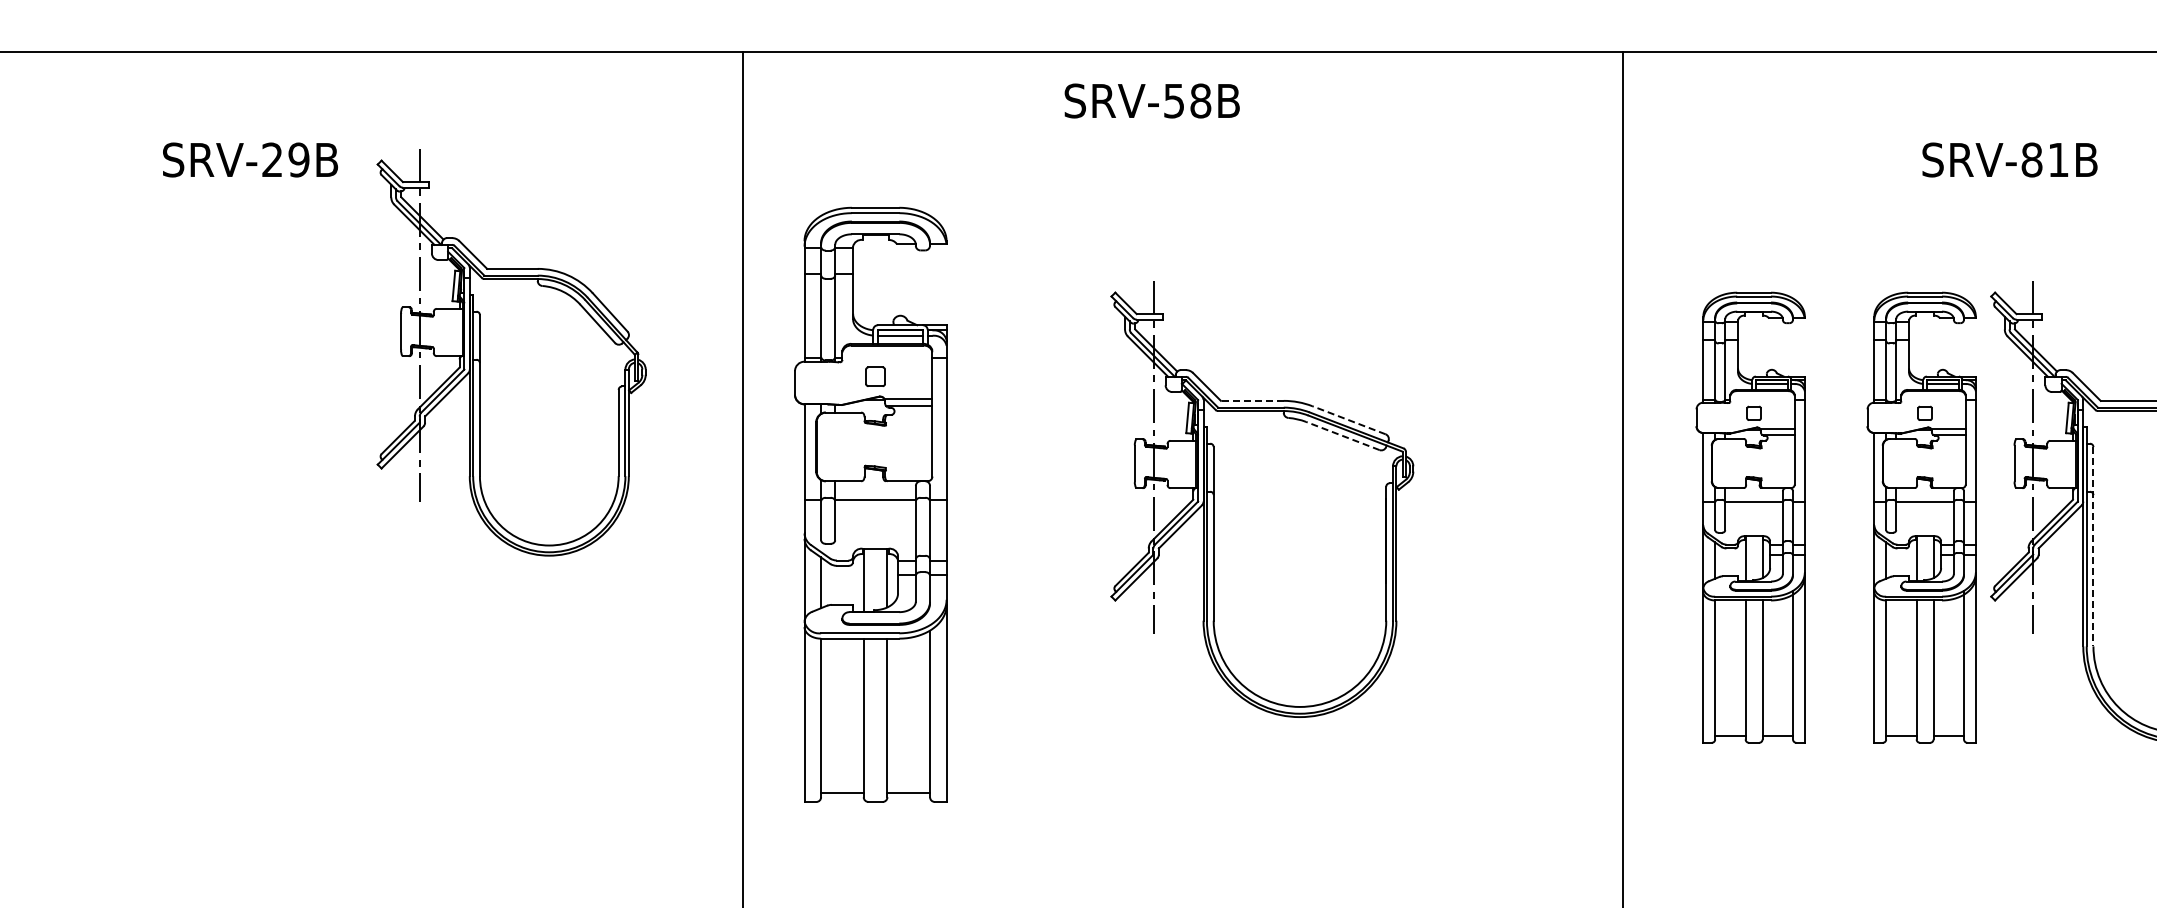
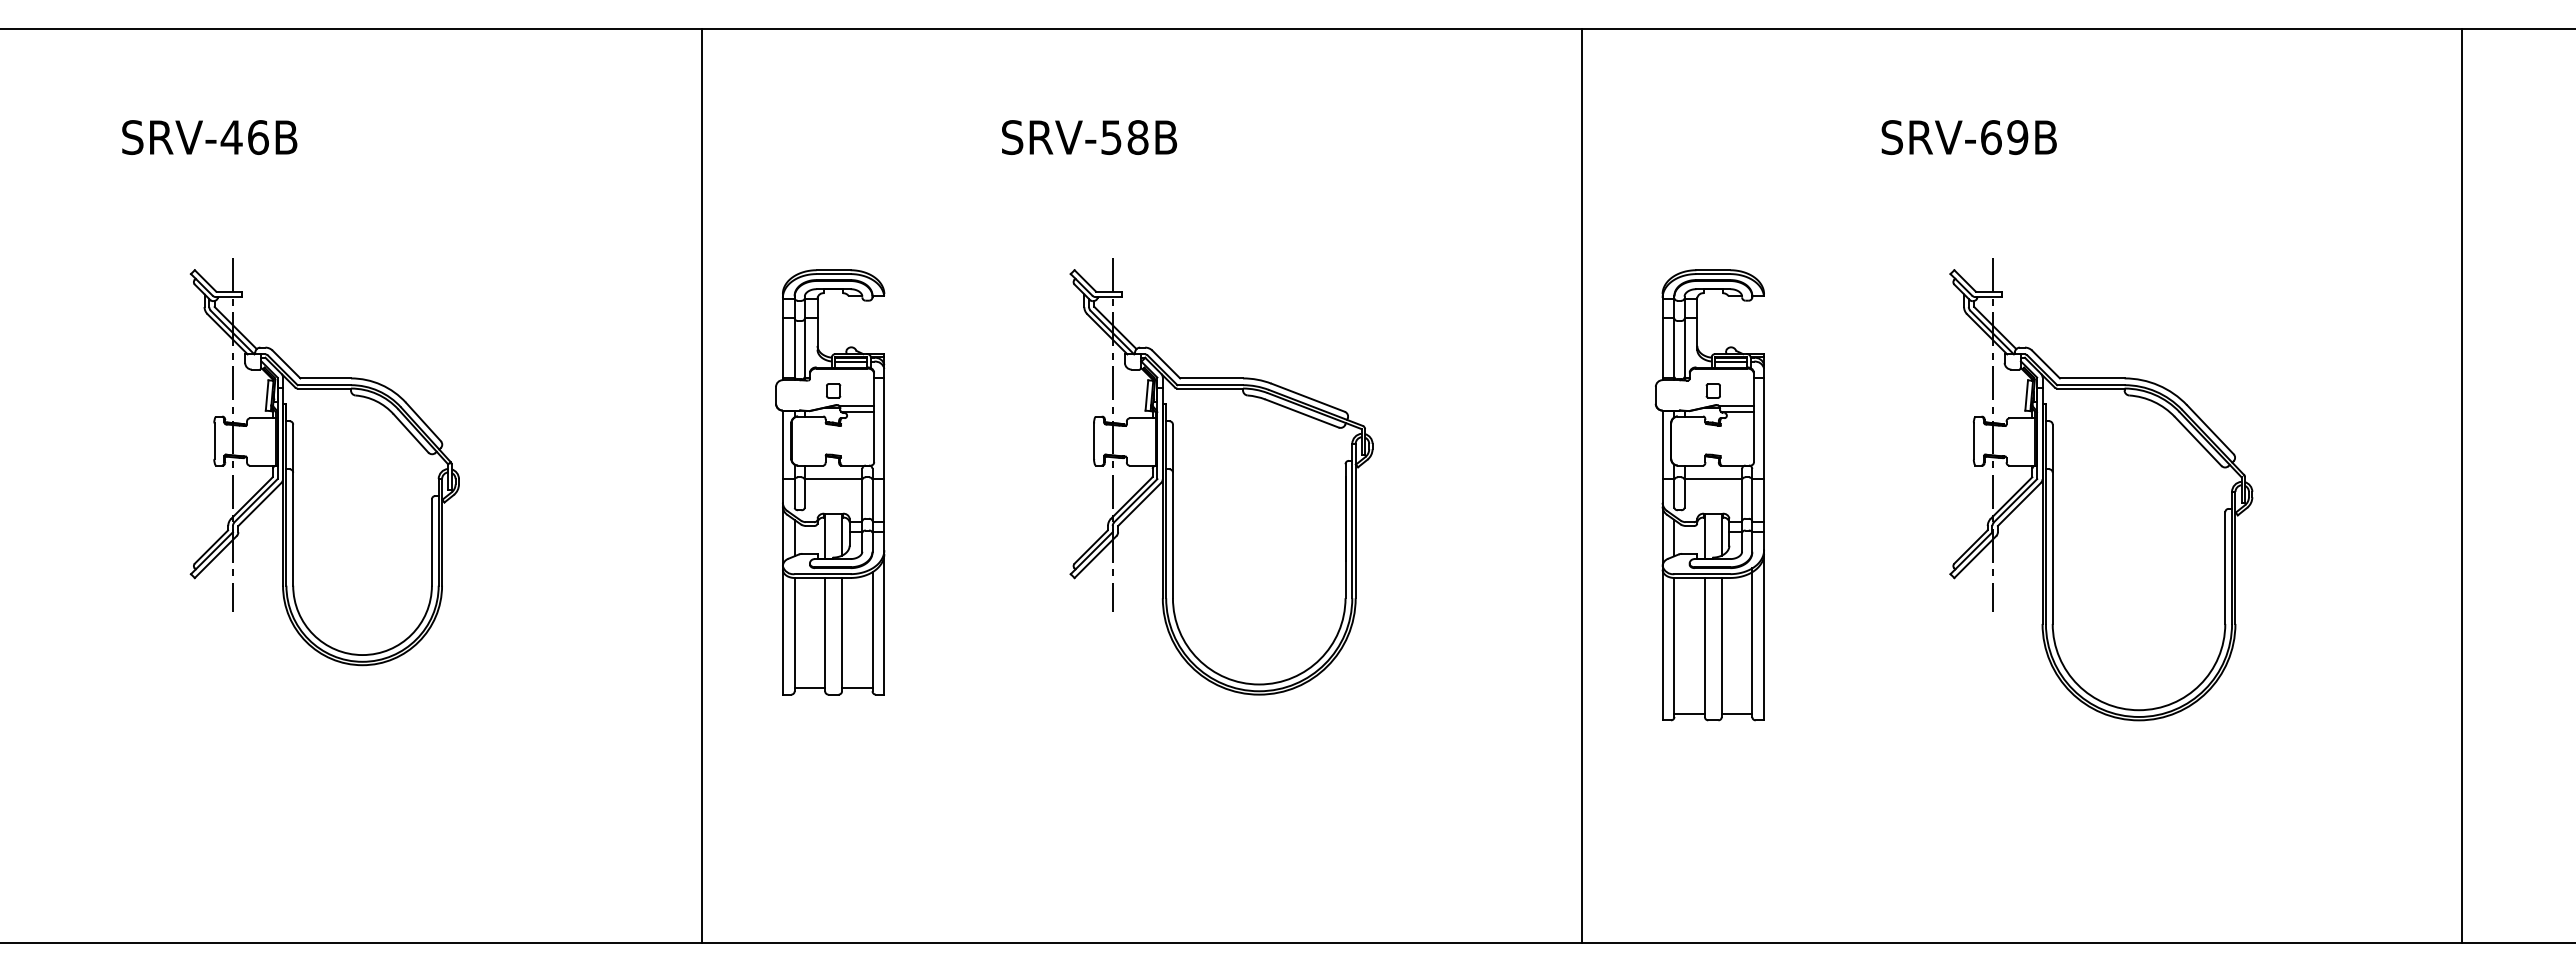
text: (1152, 100) -> (1089, 137), moved
text: (285, 159) -> (244, 137), SRV-29B -> SRV-46B
text: (2045, 159) -> (2004, 137), SRV-81B -> SRV-69B
part: (511, 352) -> (324, 462), moved
line: (1252, 400) -> (1211, 378), dashed -> solid
line: (1348, 419) -> (1307, 397), dashed -> solid
line: (1342, 435) -> (1301, 413), dashed -> solid
part: (871, 504) -> (830, 482), size x0.71
part: (1921, 517) -> (1880, 495), removed
line: (2093, 546) -> (2052, 524), dashed -> solid

